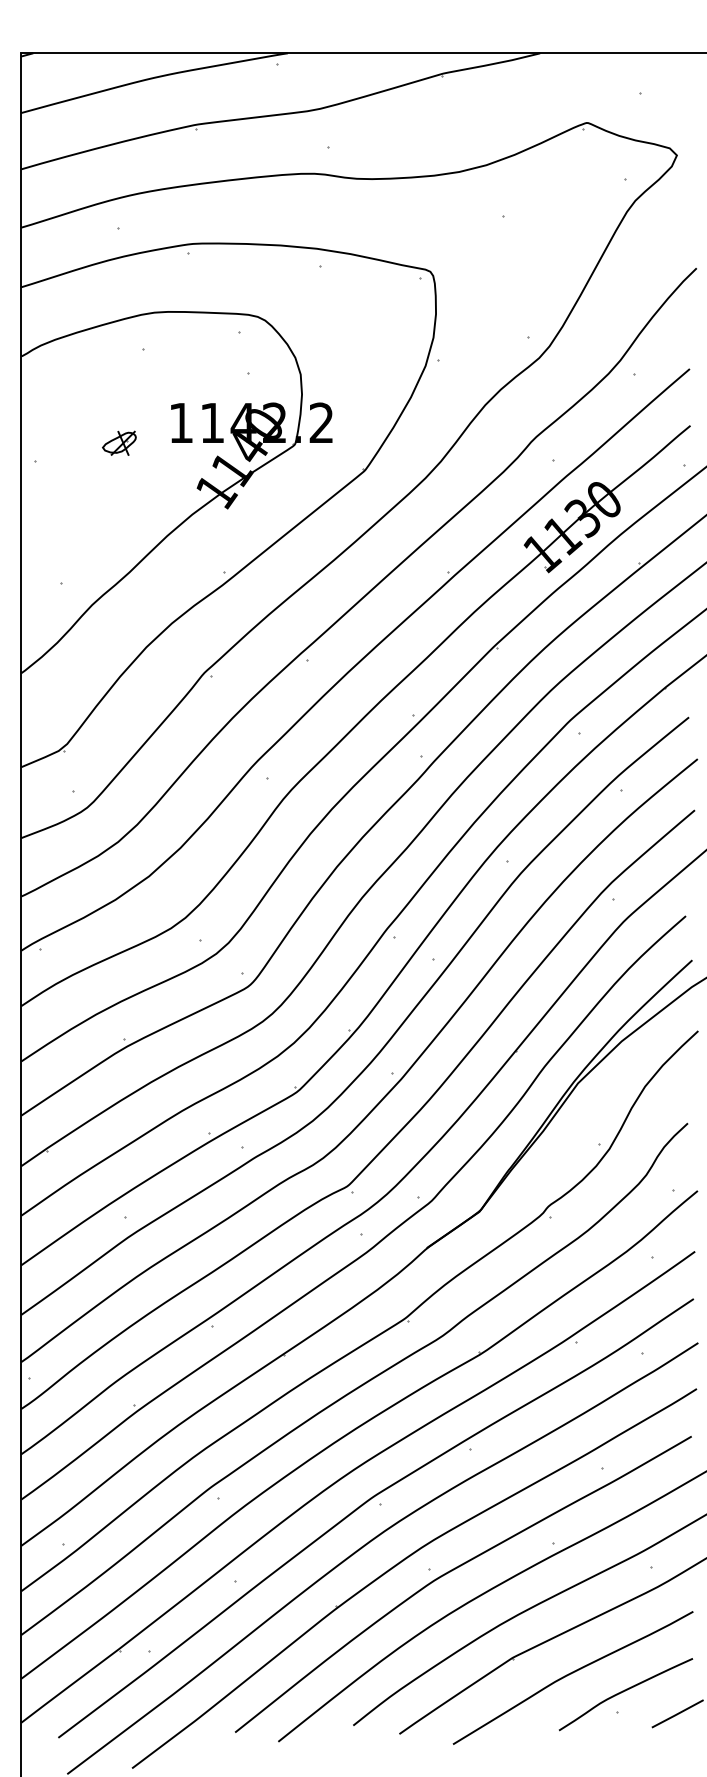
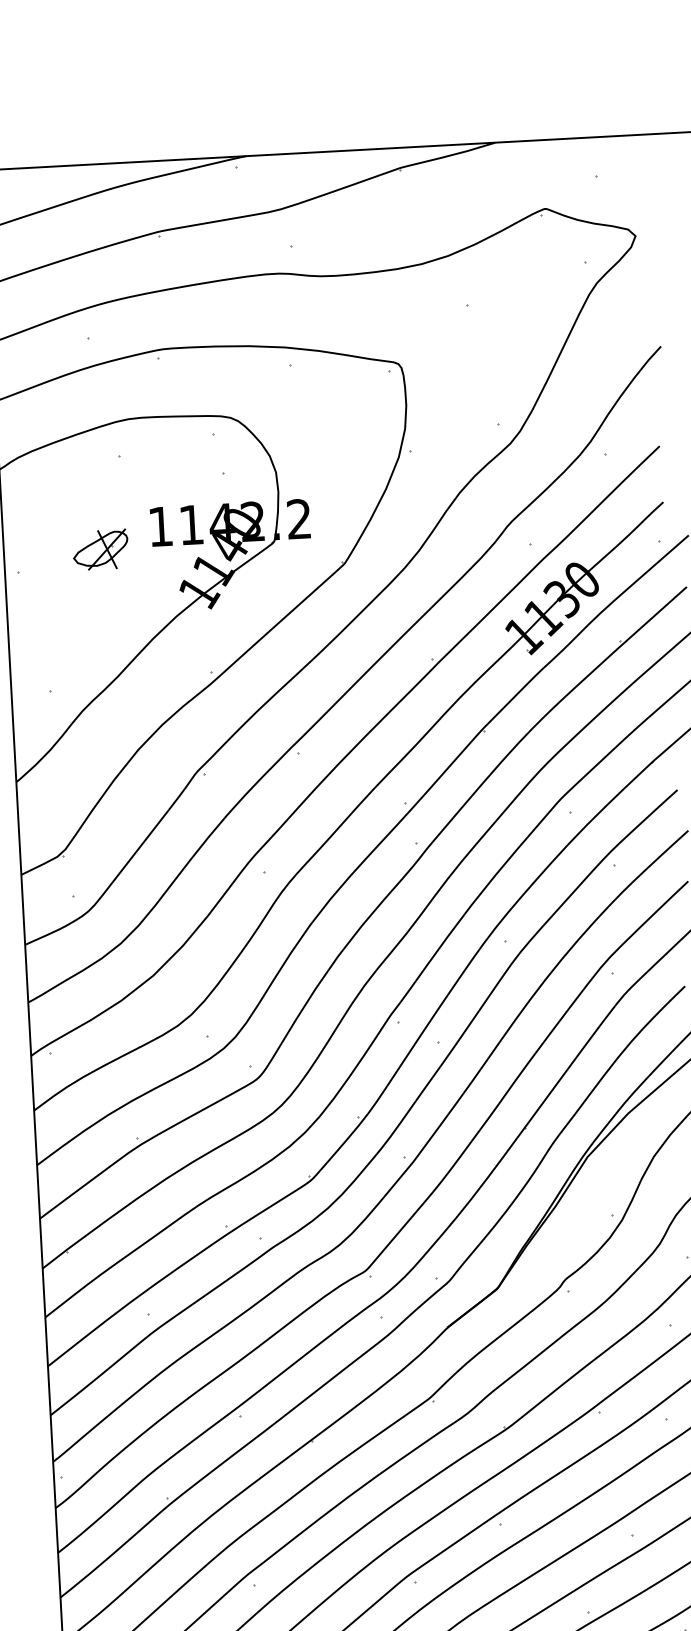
part: (119, 443) -> (100, 550), size x1.67

